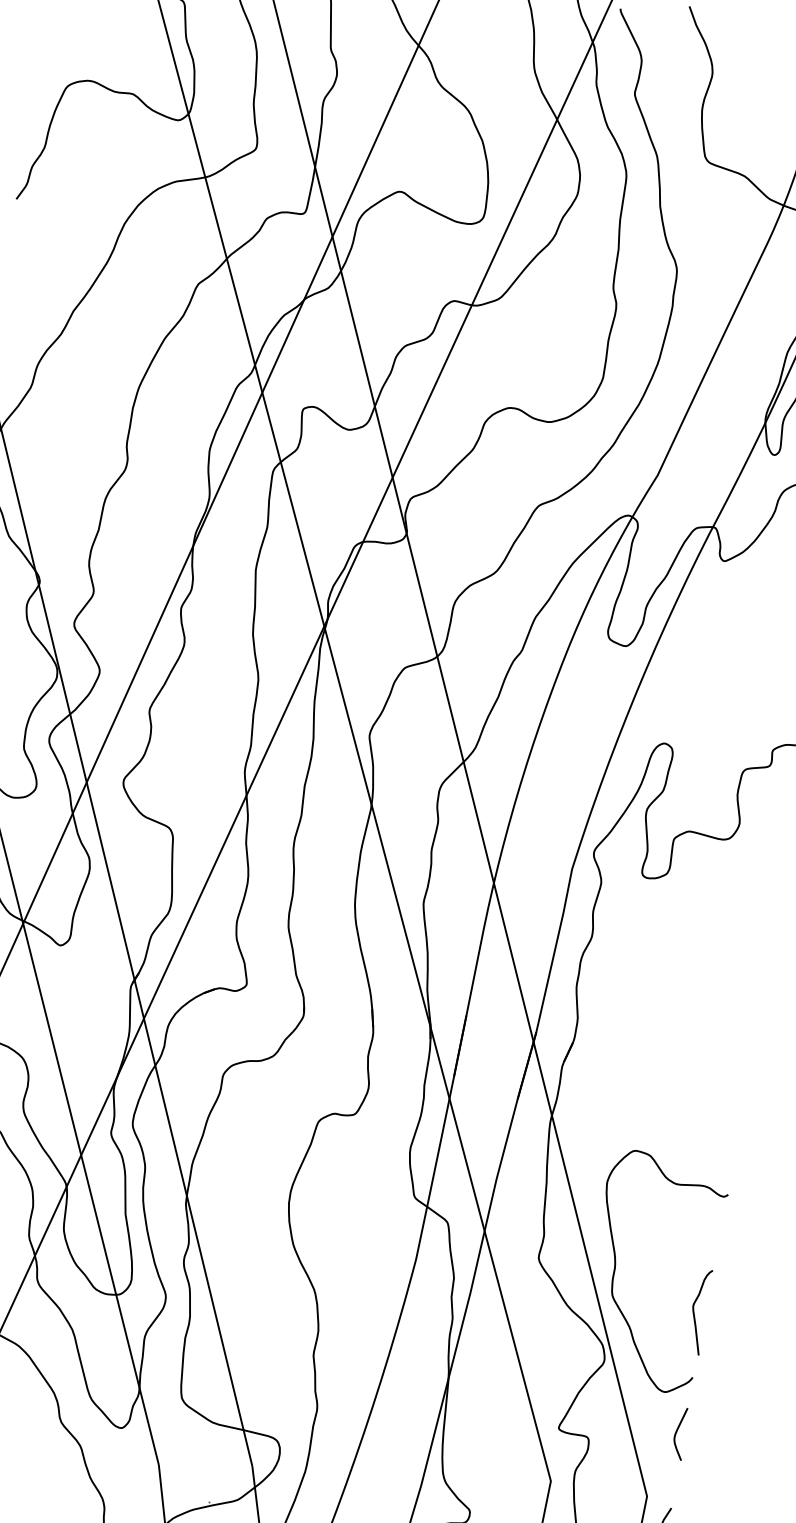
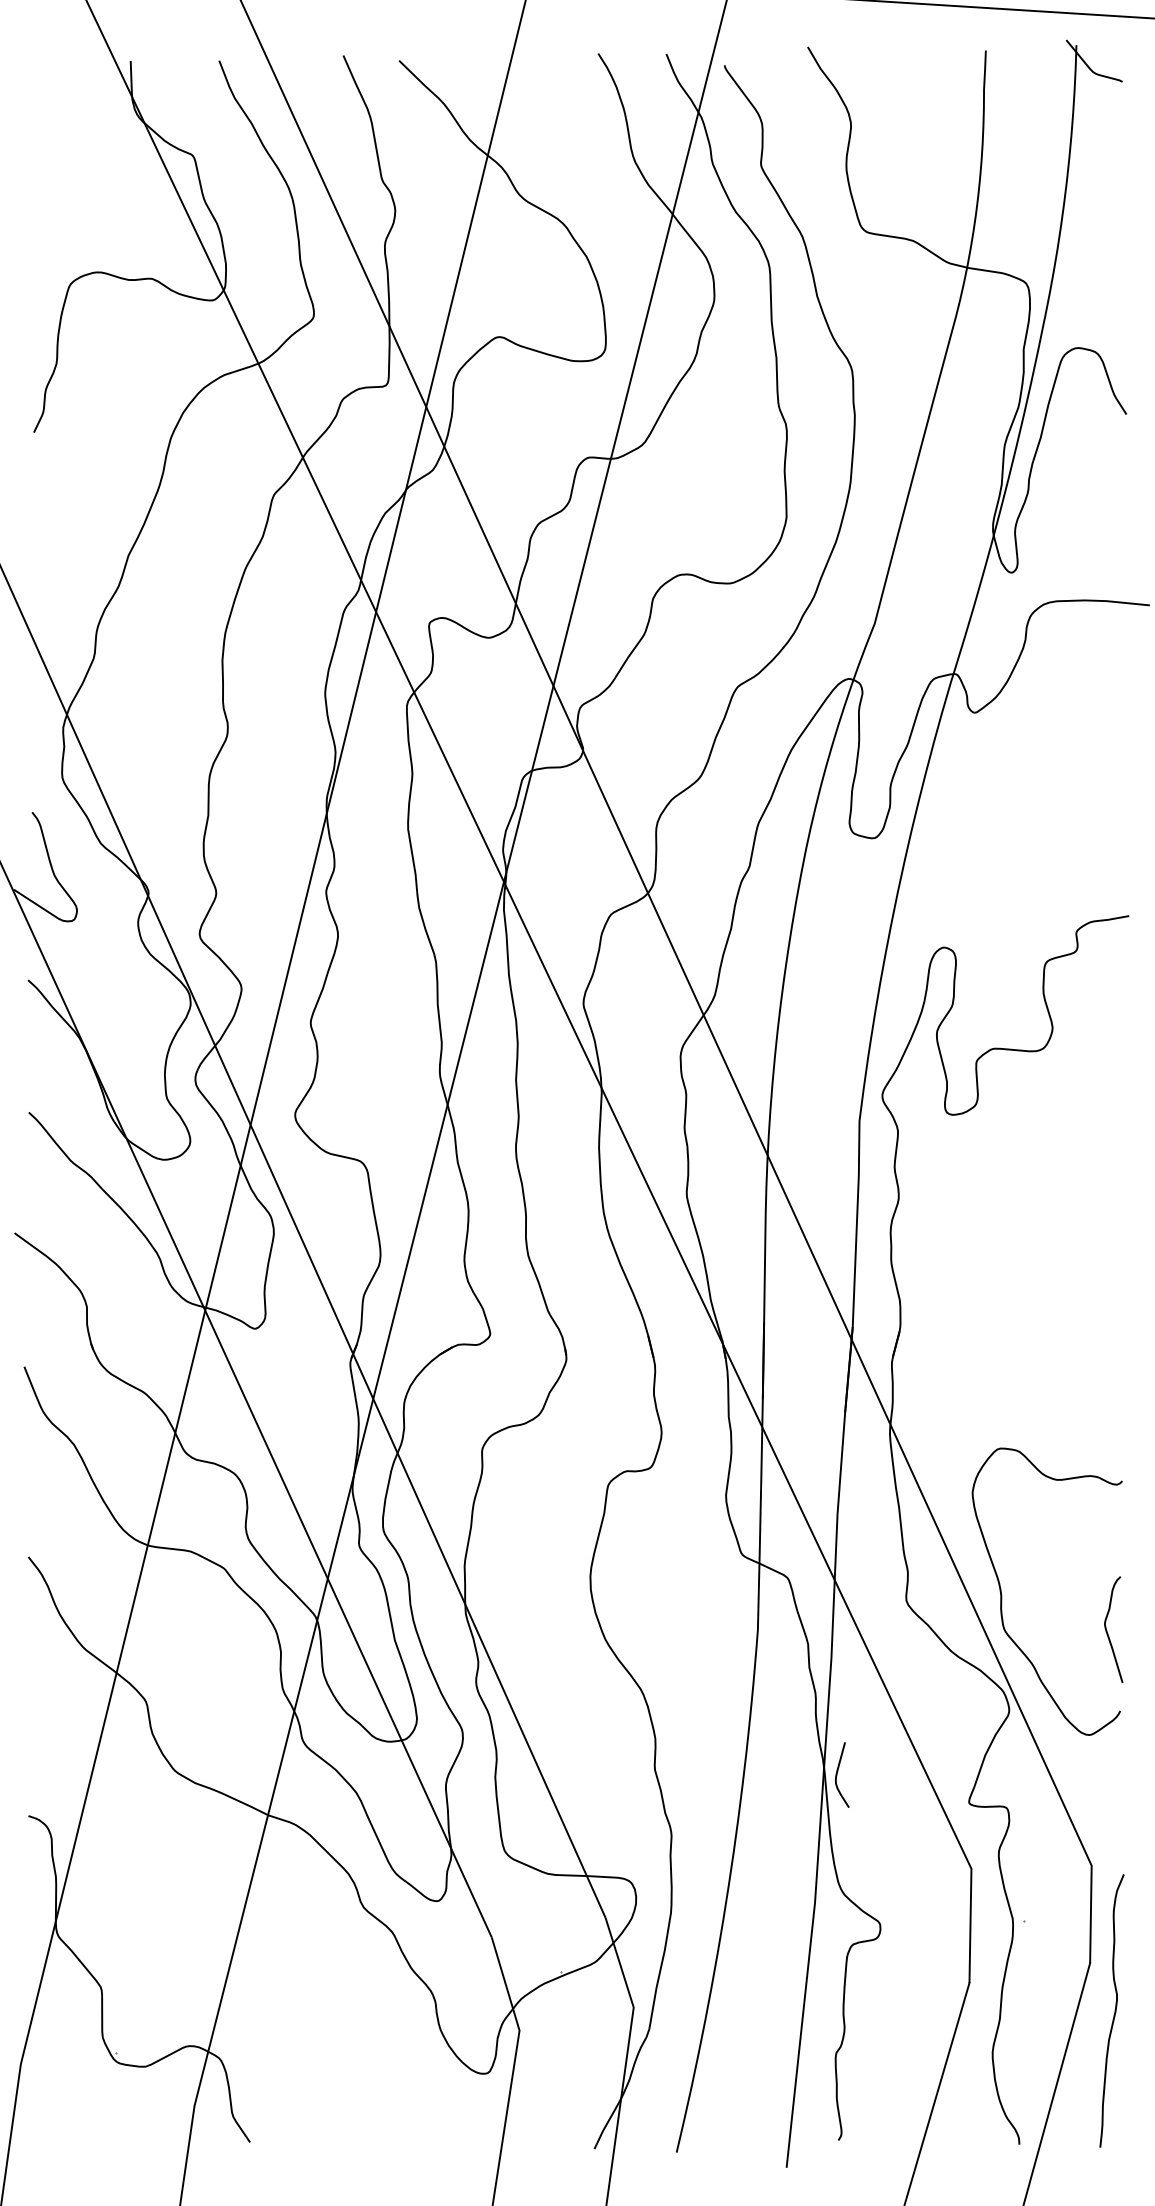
curve: (678, 1430) -> (838, 1771), moved

